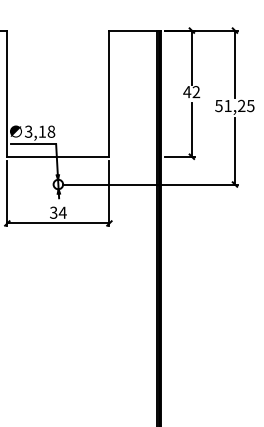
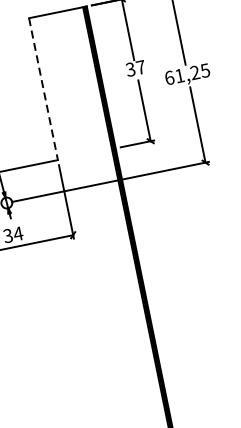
text: (191, 92) -> (135, 69), 42 -> 37
line: (109, 94) -> (43, 90), solid -> dashed
text: (218, 105) -> (168, 77), 51,25 -> 61,25

